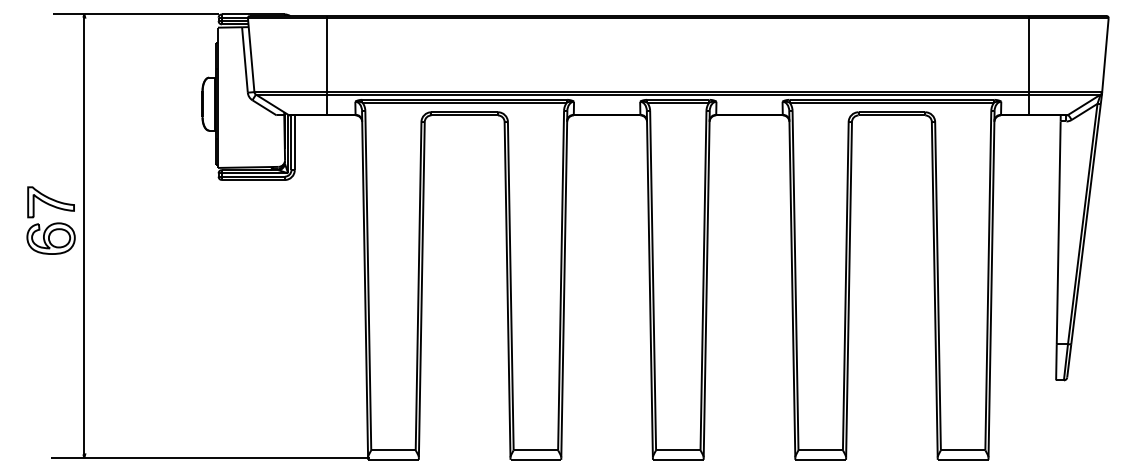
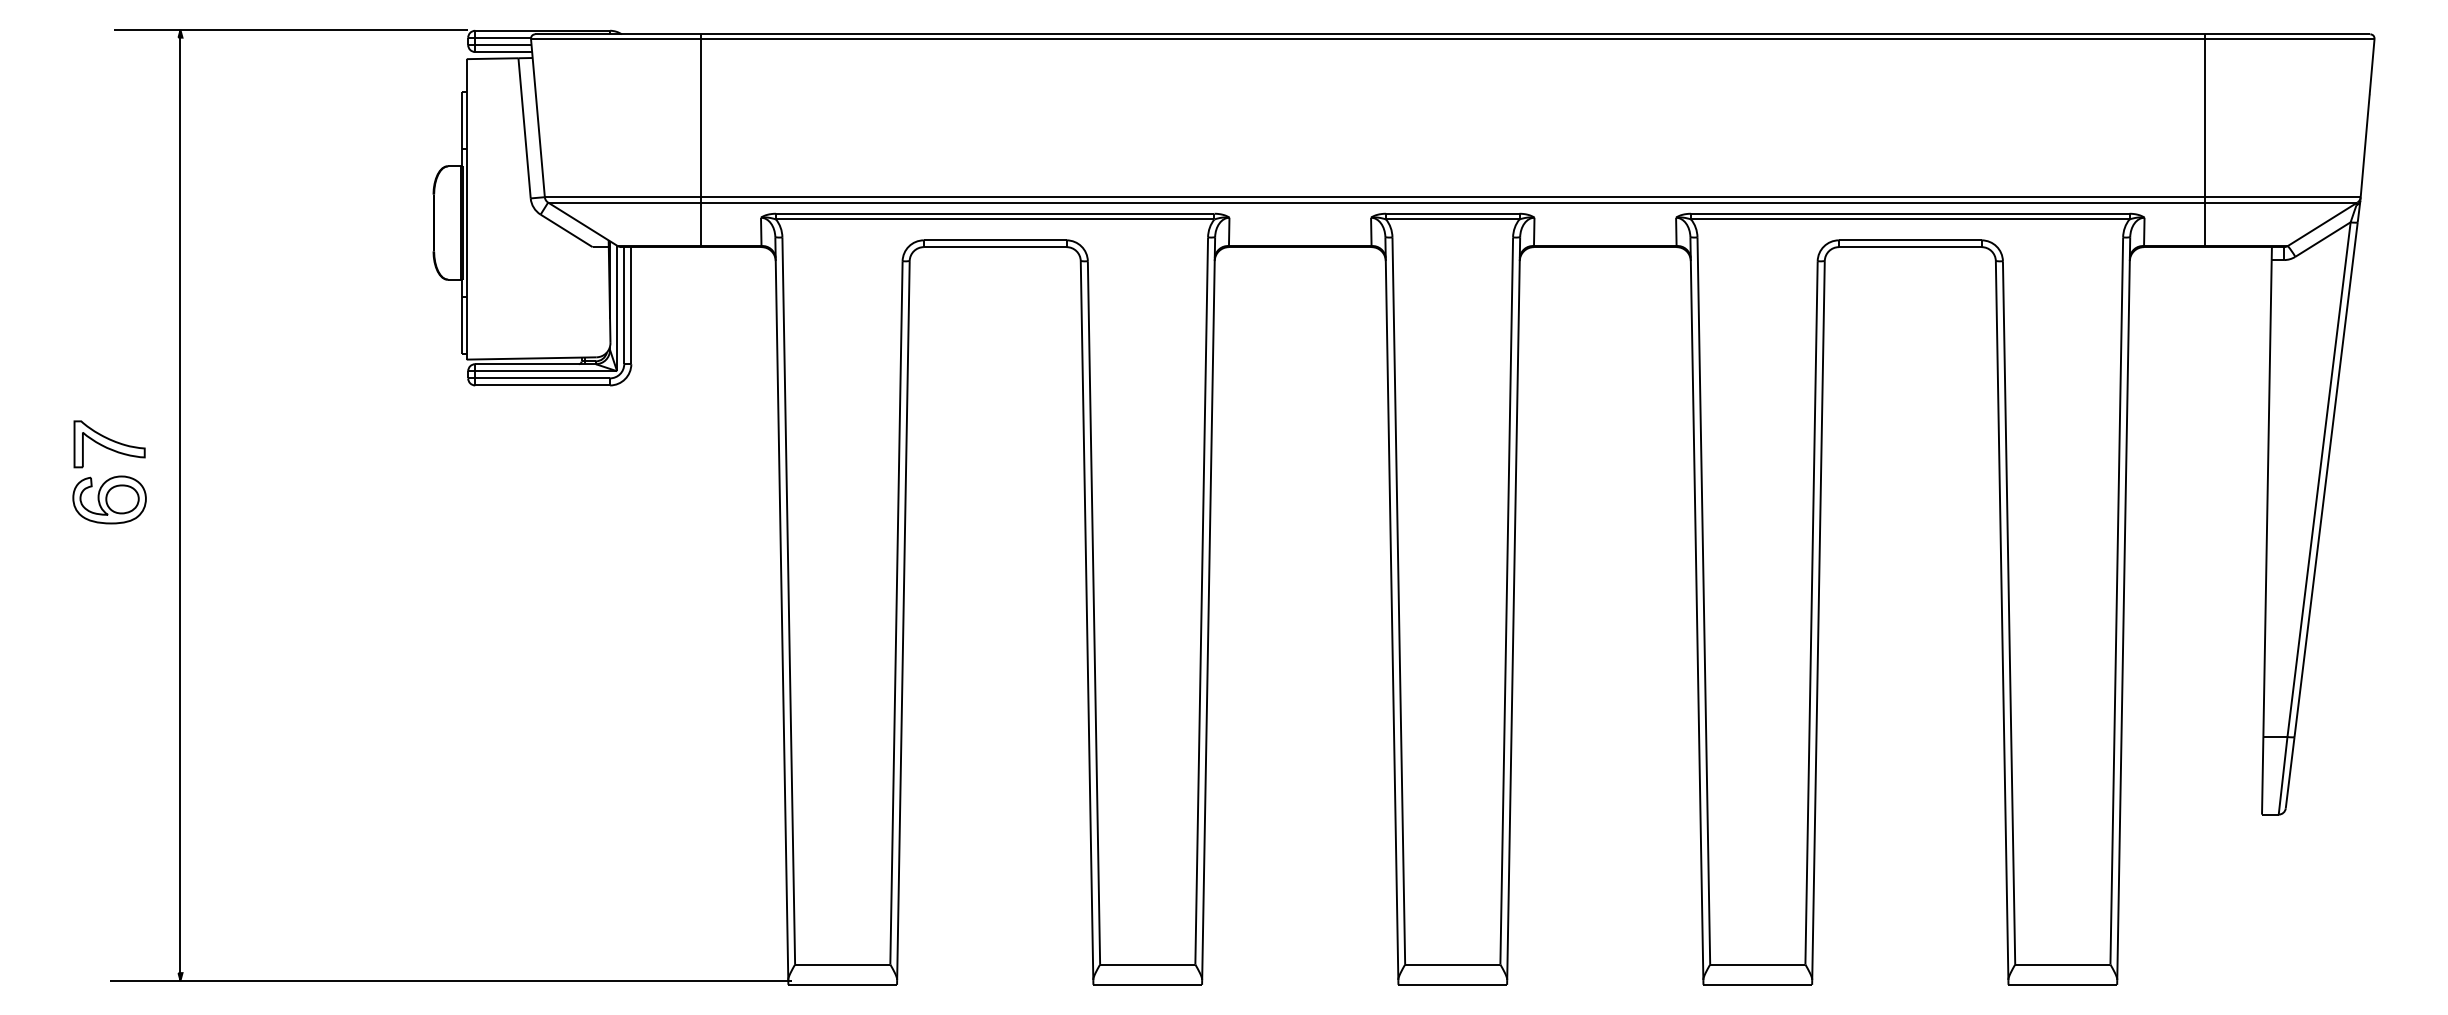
part: (51, 220) -> (110, 472), size x0.71

